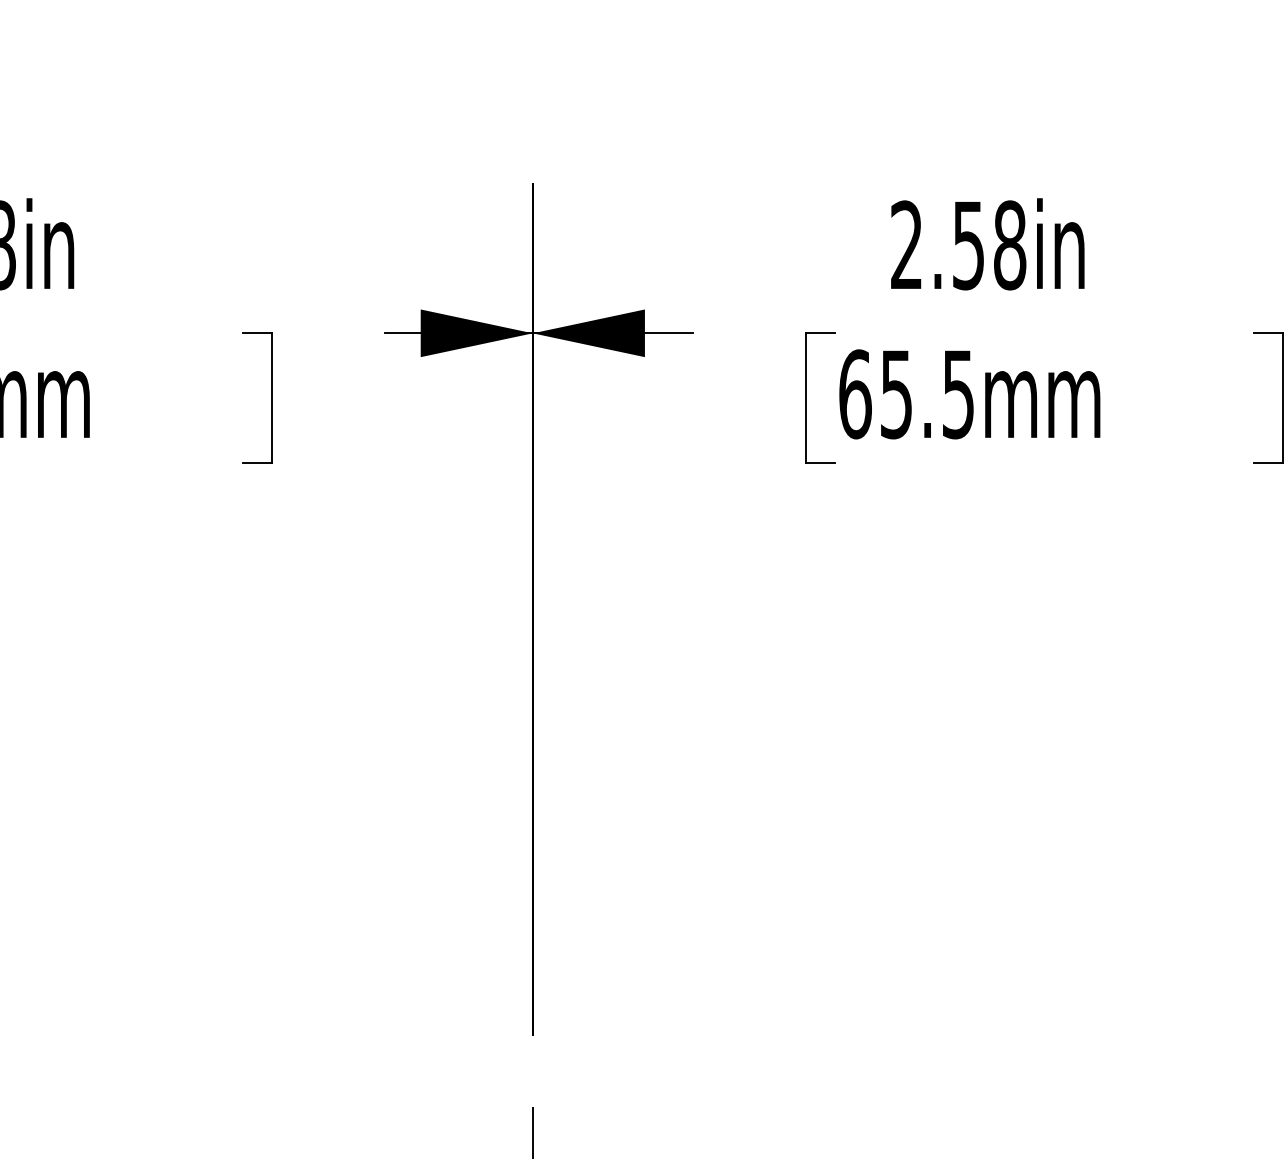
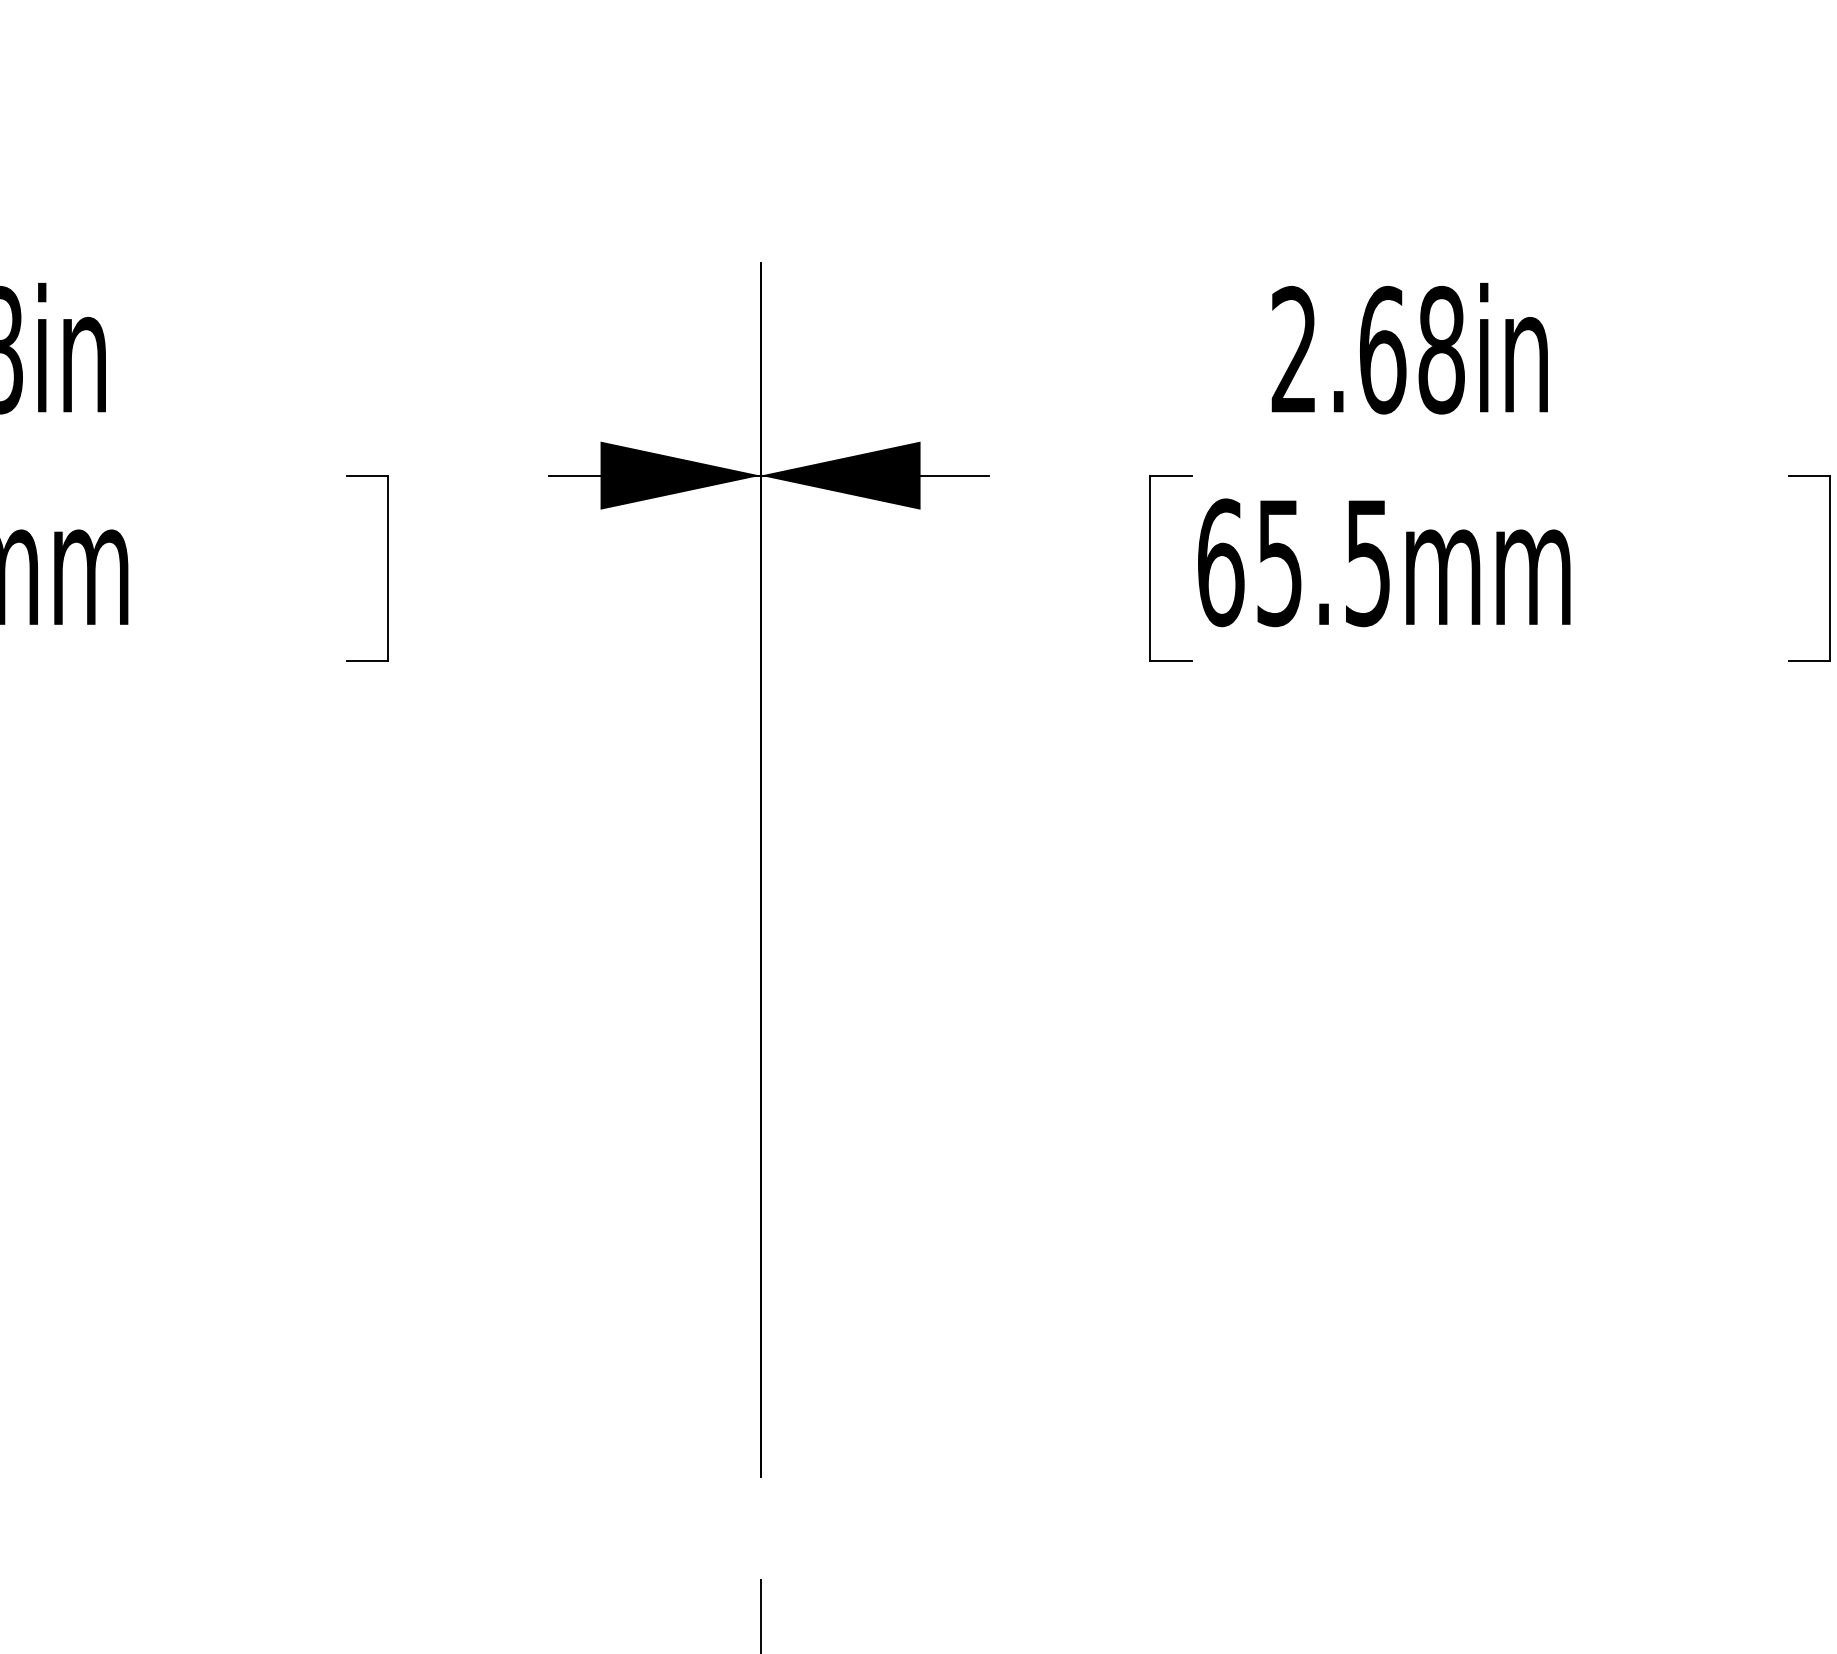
text: (969, 244) -> (1383, 349), 2.58in -> 2.68in

